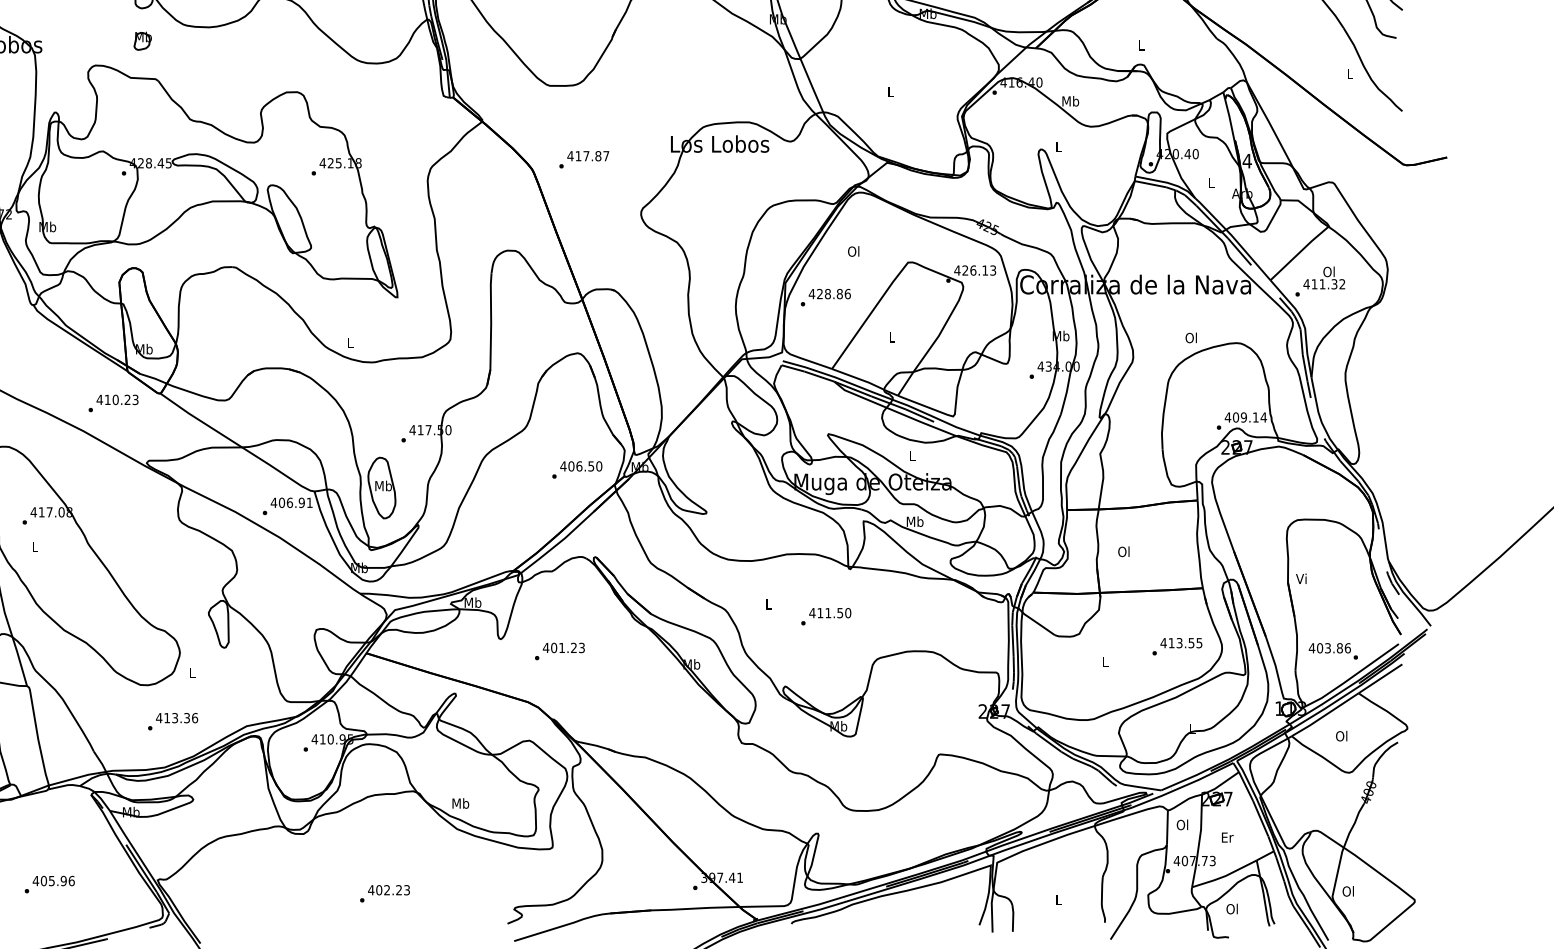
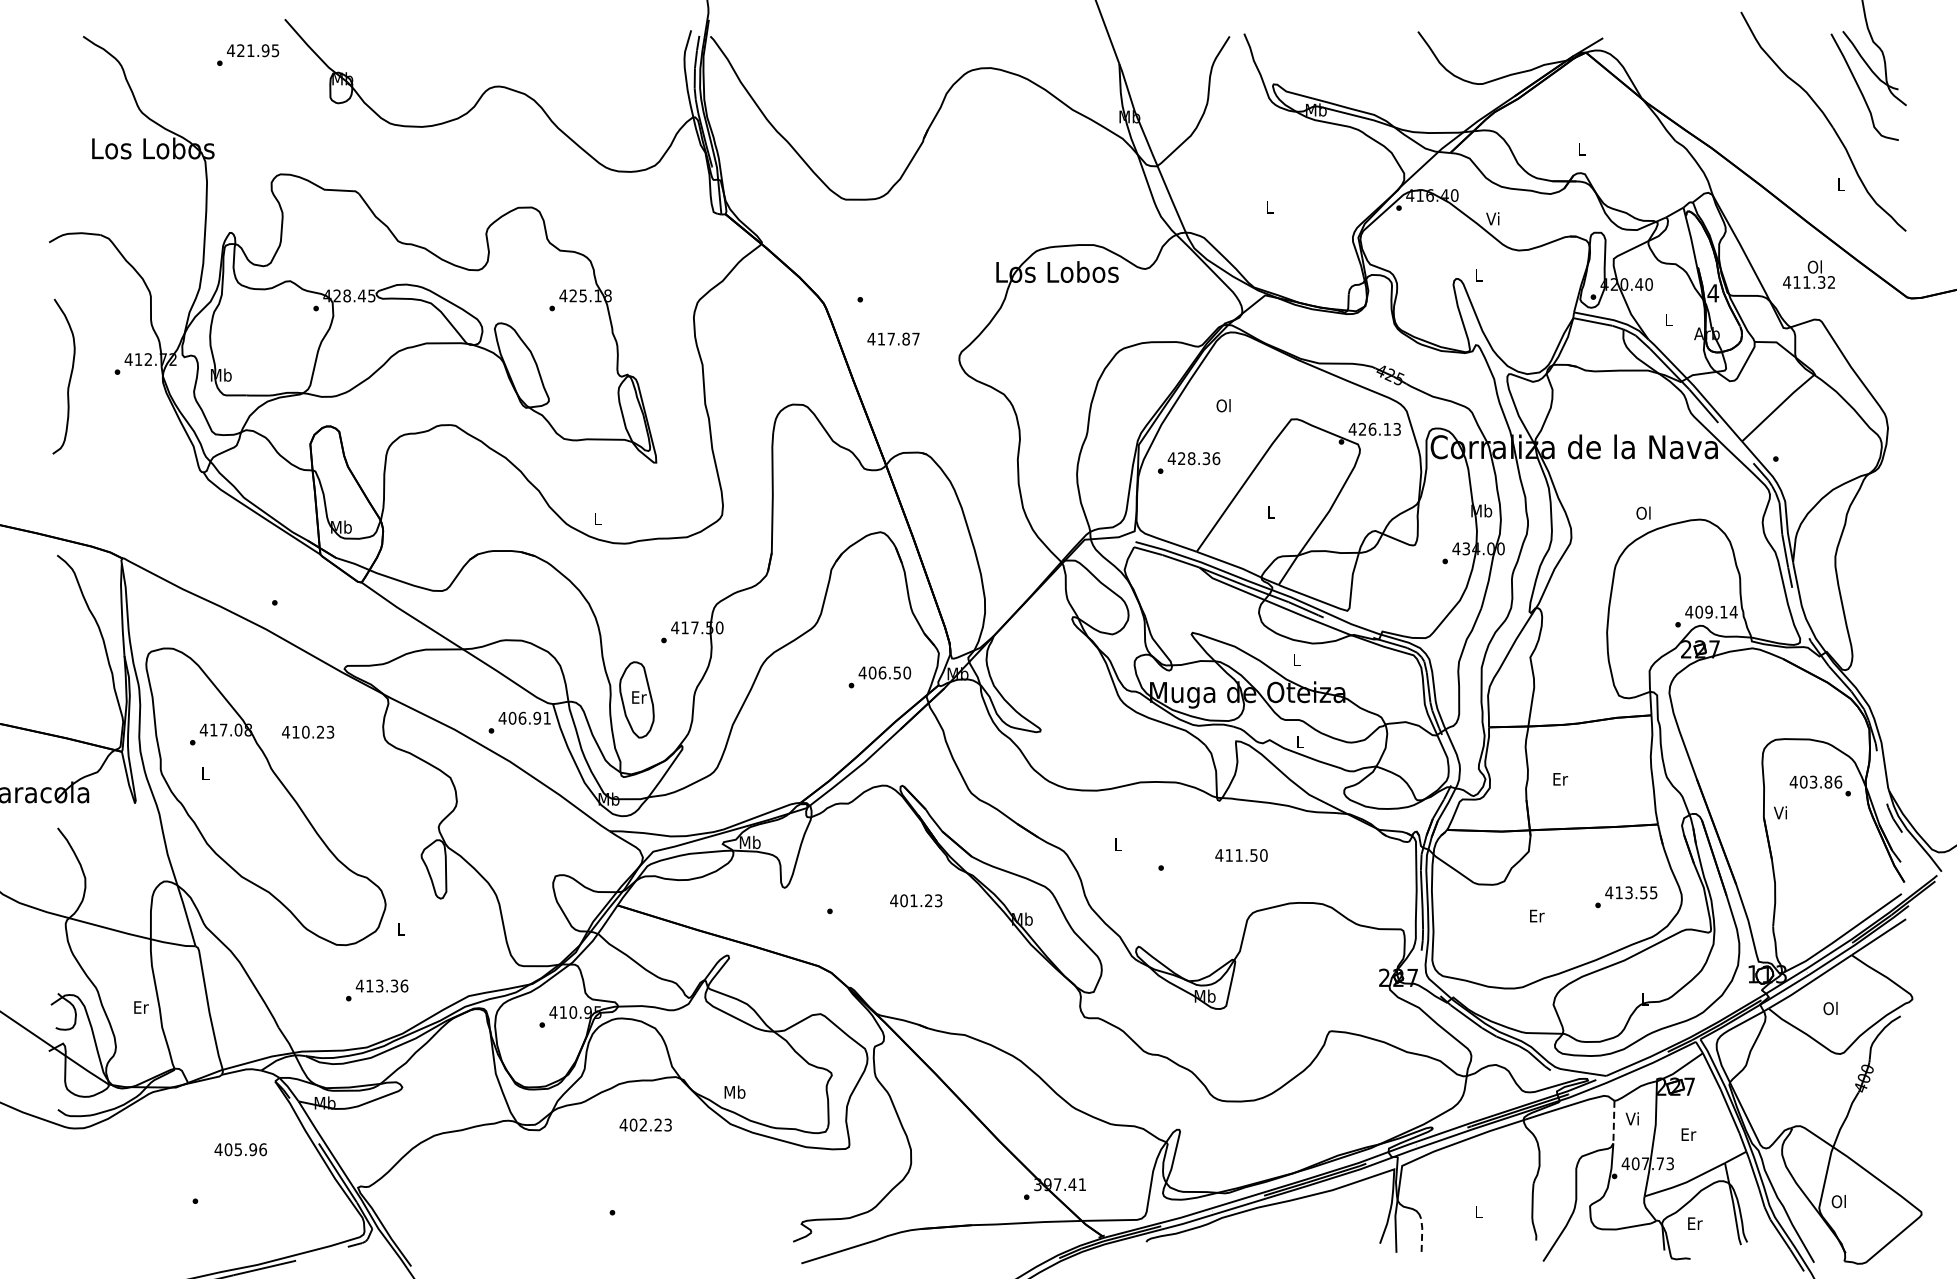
part: (142, 40) -> (339, 143), removed
text: (1070, 101) -> (1493, 218), Mb -> Vi
text: (588, 155) -> (893, 338), moved
text: (1323, 277) -> (1808, 274), moved
text: (839, 293) -> (1206, 458), 428.86 -> 428.36
text: (117, 399) -> (308, 731), moved
text: (383, 485) -> (638, 696), Mb -> Er
text: (914, 521) -> (1299, 741), Mb -> L
text: (1124, 551) -> (1560, 778), Ol -> Er
text: (830, 613) -> (1241, 855), moved
text: (564, 647) -> (916, 900), moved
text: (1332, 650) -> (1819, 785), moved
text: (1105, 661) -> (1537, 915), L -> Er
text: (1182, 824) -> (1632, 1118), Ol -> Vi
line: (1167, 827) -> (1613, 1122), solid -> dashed
text: (53, 880) -> (240, 1149), moved
text: (388, 889) -> (645, 1124), moved
text: (1232, 909) -> (1694, 1223), Ol -> Er
line: (1013, 917) -> (1422, 1234), solid -> dashed

